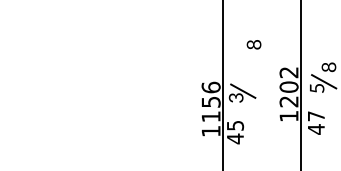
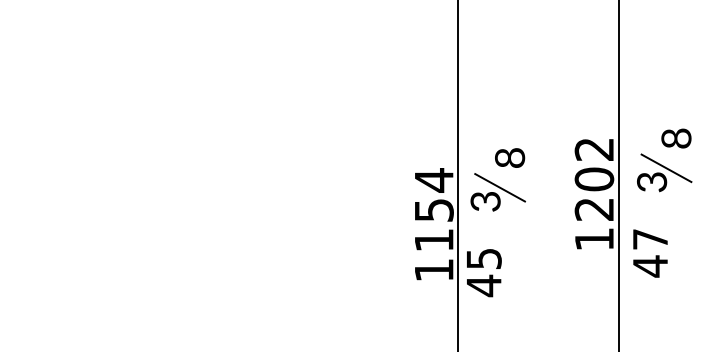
text: (253, 44) -> (508, 157), moved
text: (210, 87) -> (432, 180), 1156 -> 1154
text: (316, 88) -> (650, 182), 5 -> 3

